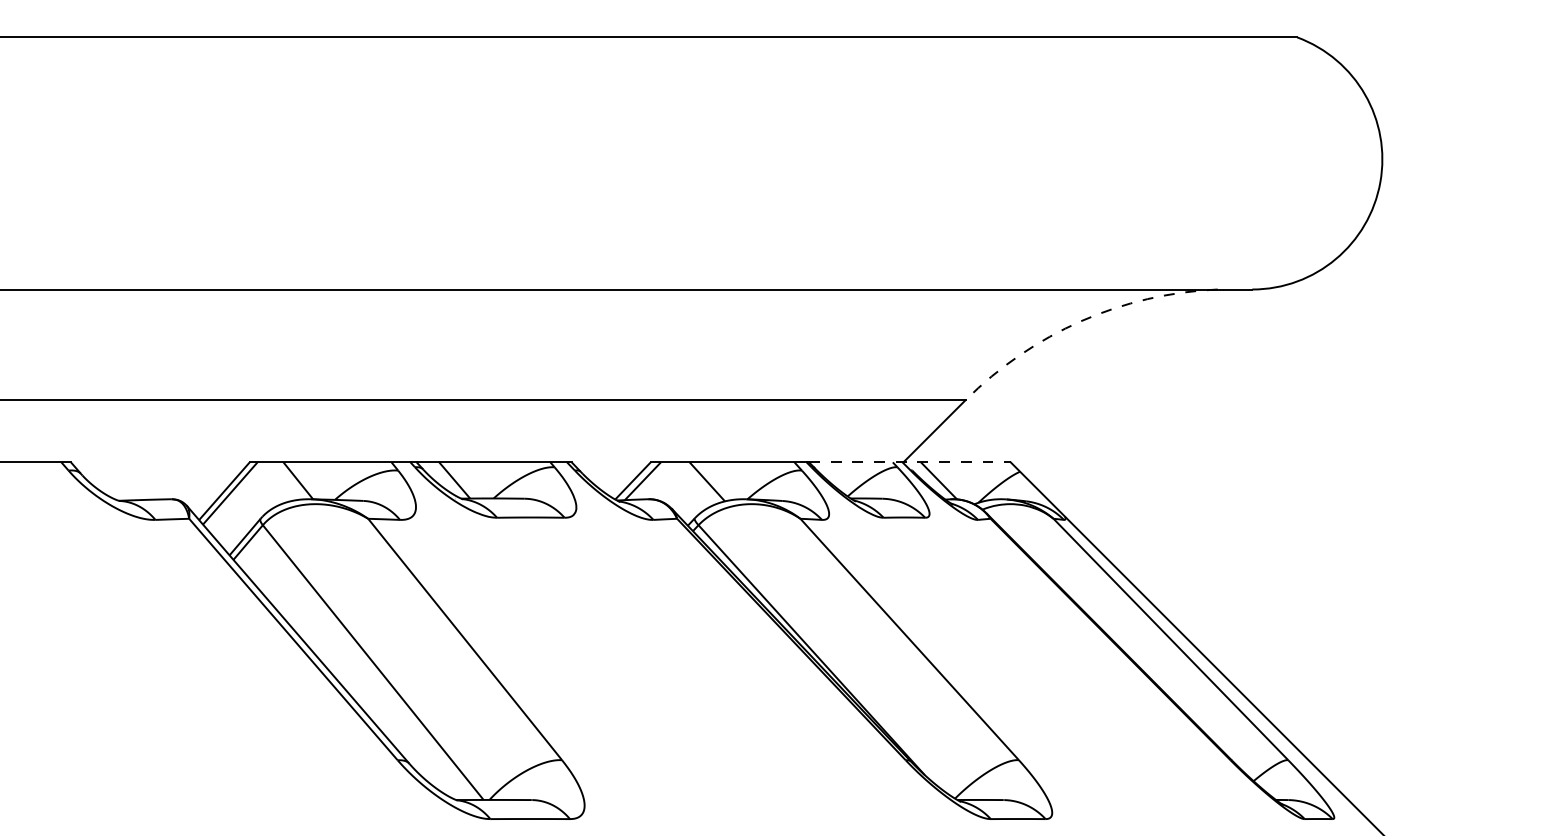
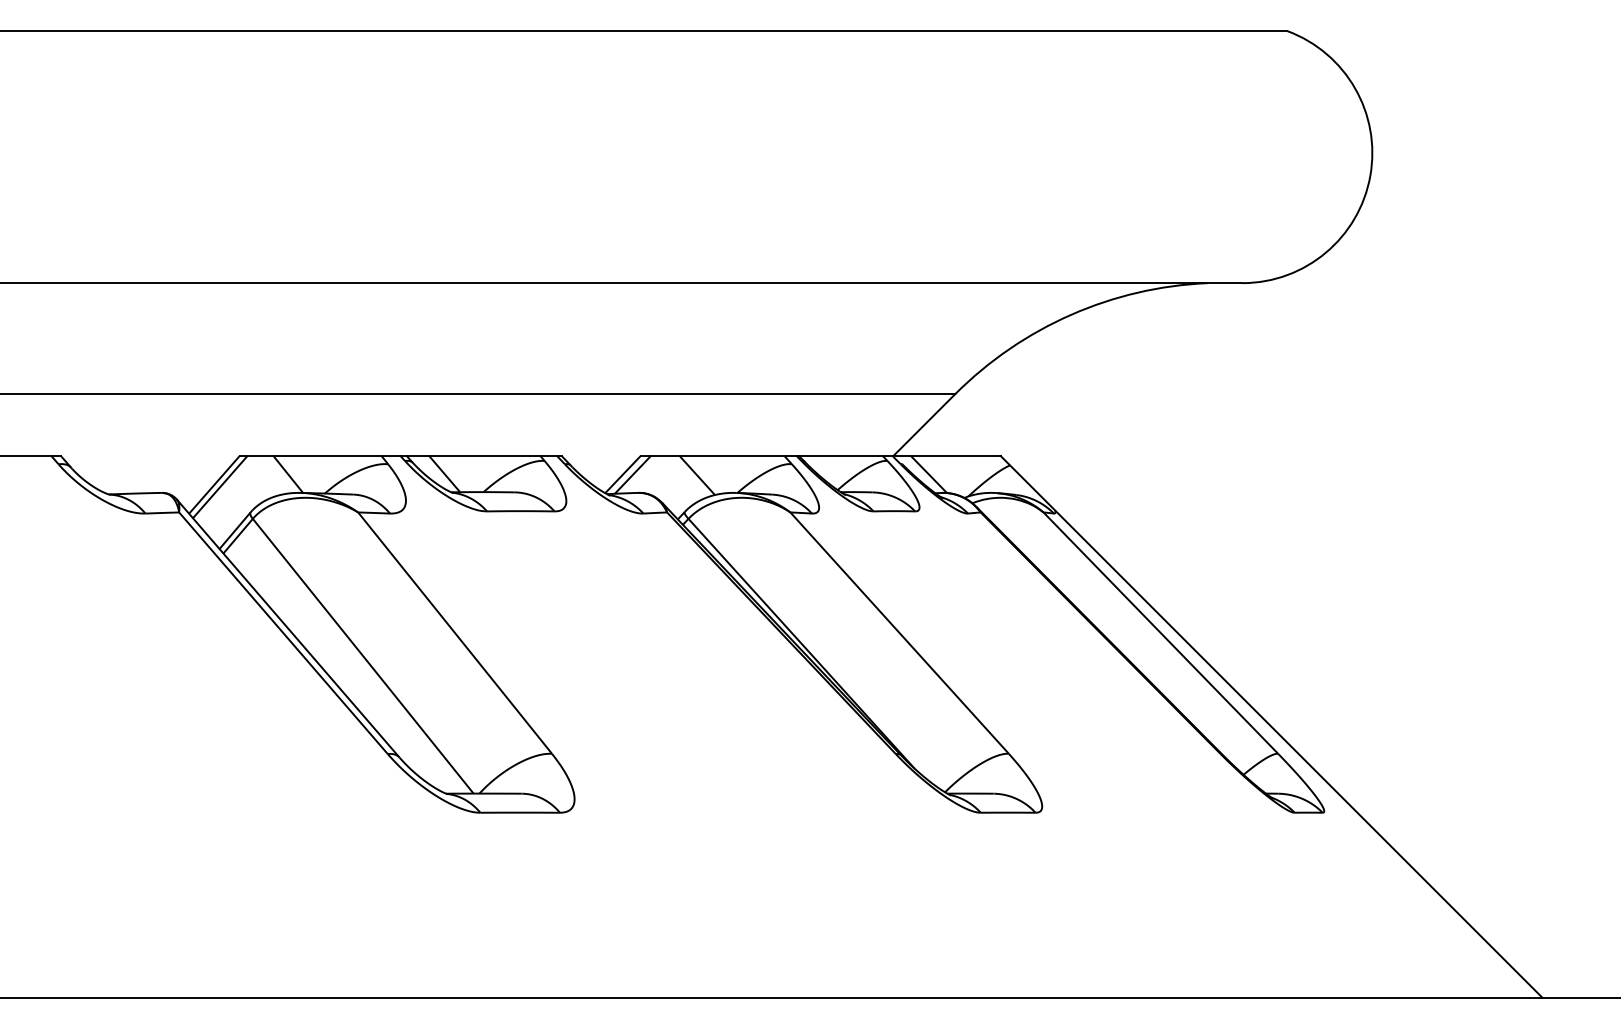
arc: (1081, 320) -> (1071, 314), dashed -> solid
line: (909, 462) -> (899, 456), dashed -> solid

